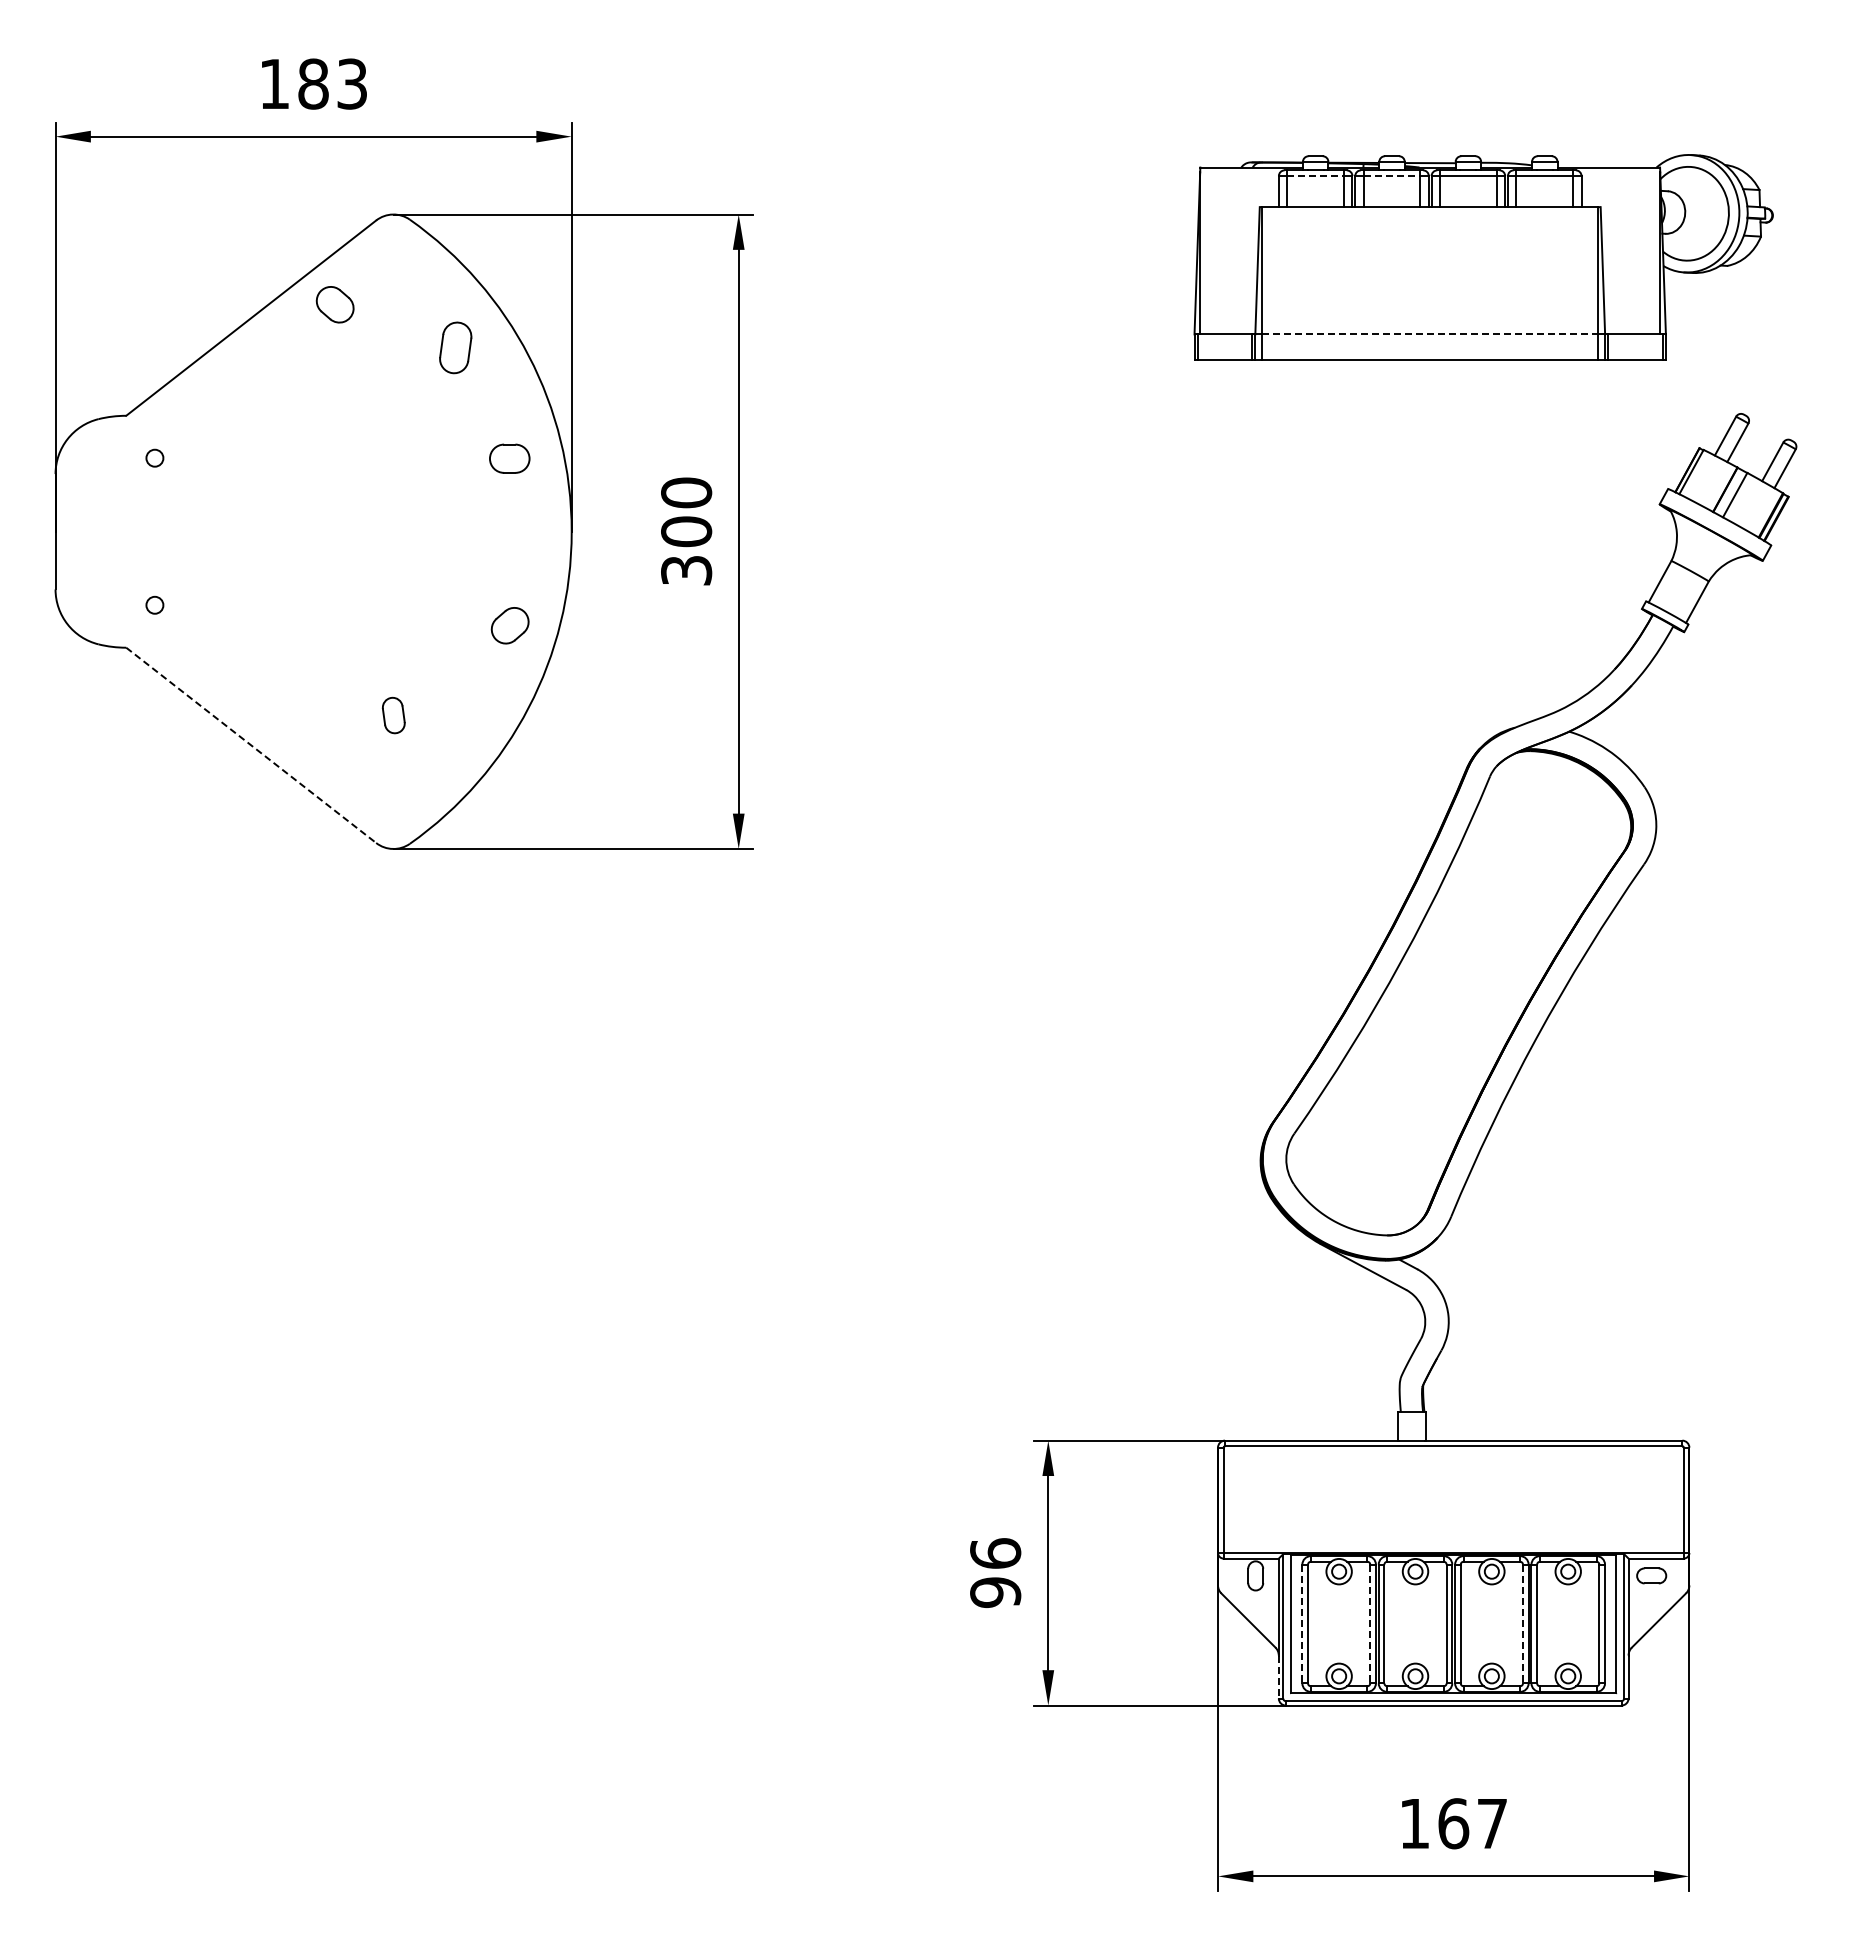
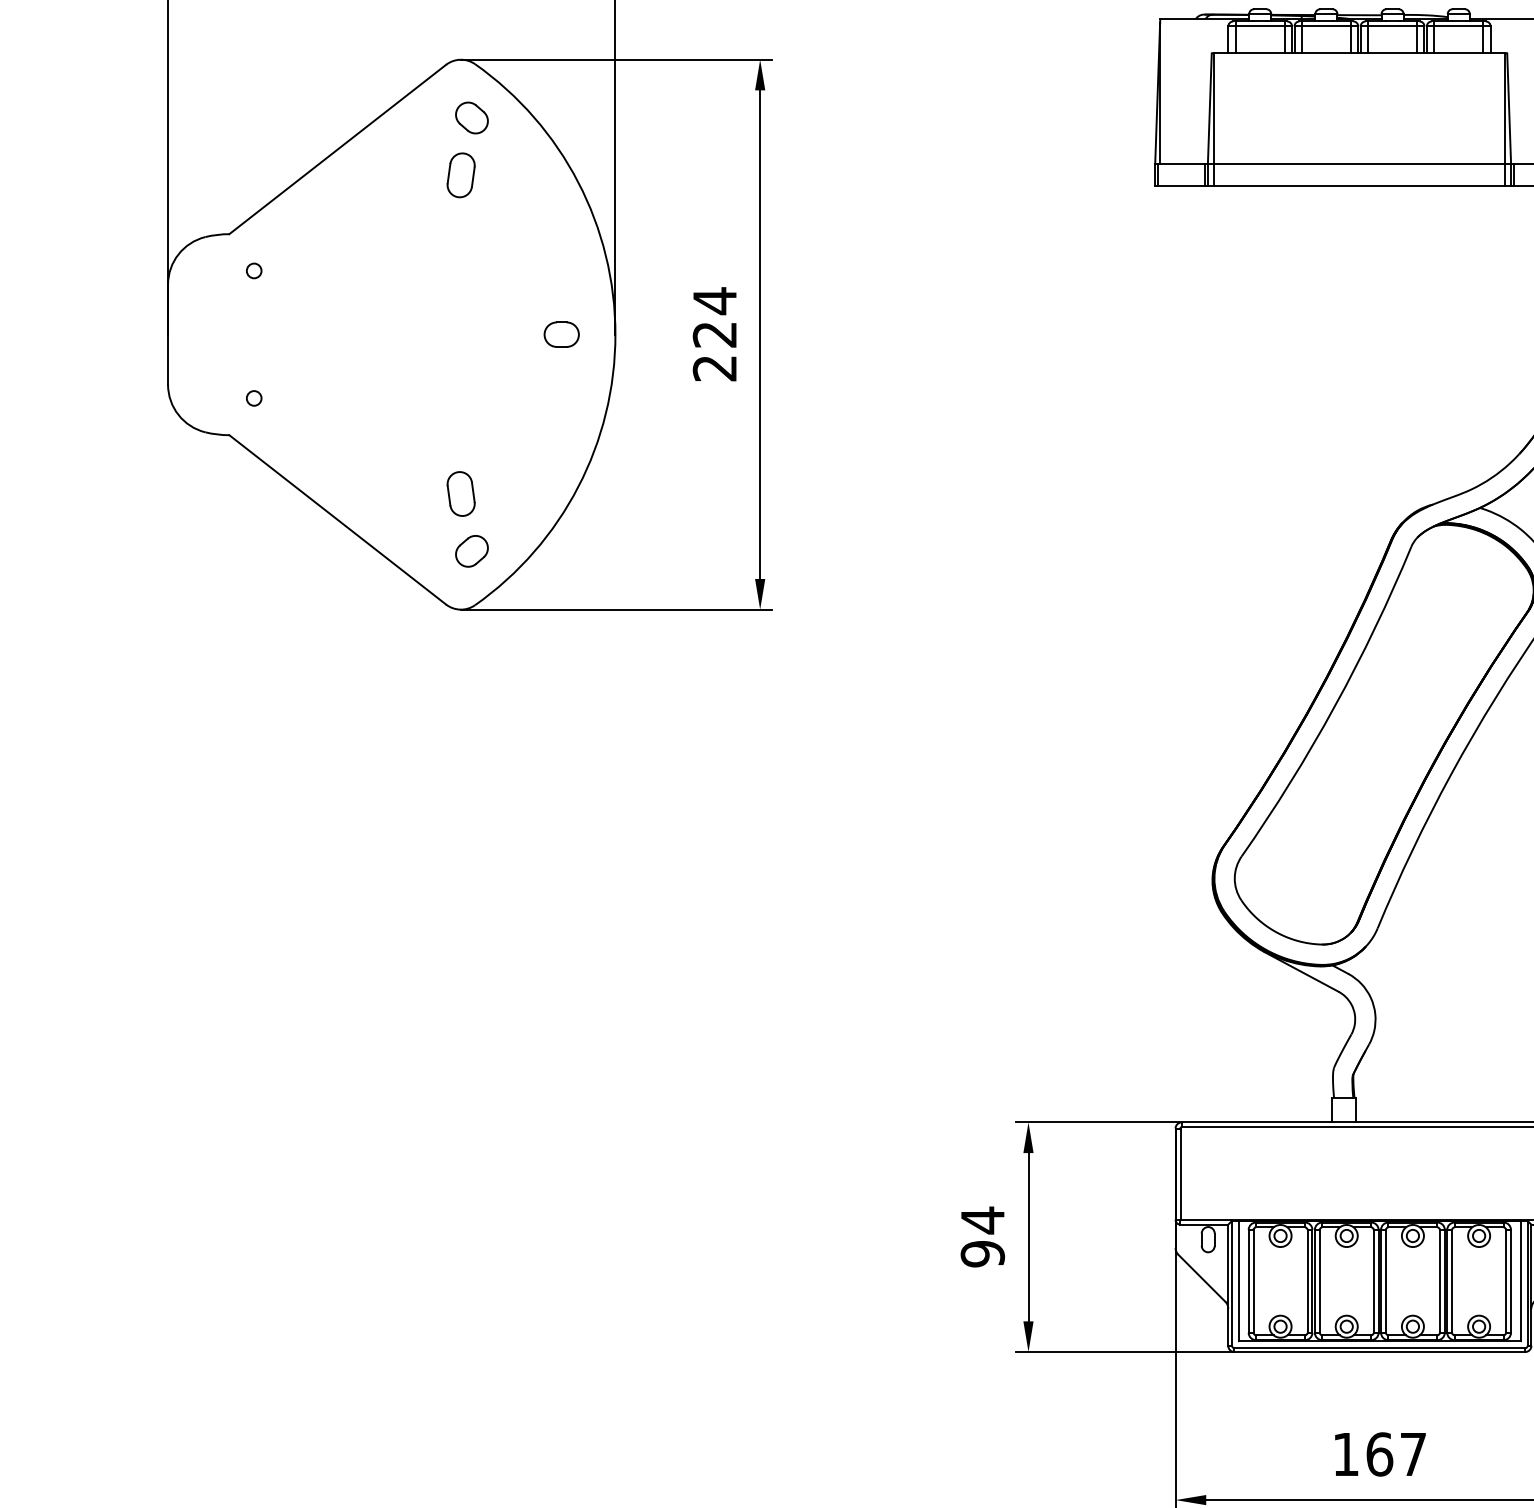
line: (1316, 176) -> (1260, 26), dashed -> solid
line: (1392, 176) -> (1326, 26), dashed -> solid
part: (334, 304) -> (471, 117), moved
line: (1430, 334) -> (1359, 163), dashed -> solid
part: (455, 347) -> (460, 175), moved
part: (509, 458) -> (561, 334), moved
text: (686, 530) -> (714, 333), 300 -> 224
part: (509, 625) -> (471, 551), moved
part: (393, 715) -> (460, 493), size x1.43
line: (251, 745) -> (337, 519), dashed -> solid
text: (995, 1553) -> (982, 1220), 96 -> 94
line: (1302, 1624) -> (1248, 1281), dashed -> solid
line: (1370, 1624) -> (1307, 1281), dashed -> solid
line: (1522, 1624) -> (1439, 1281), dashed -> solid
line: (1278, 1677) -> (1227, 1327), dashed -> solid

